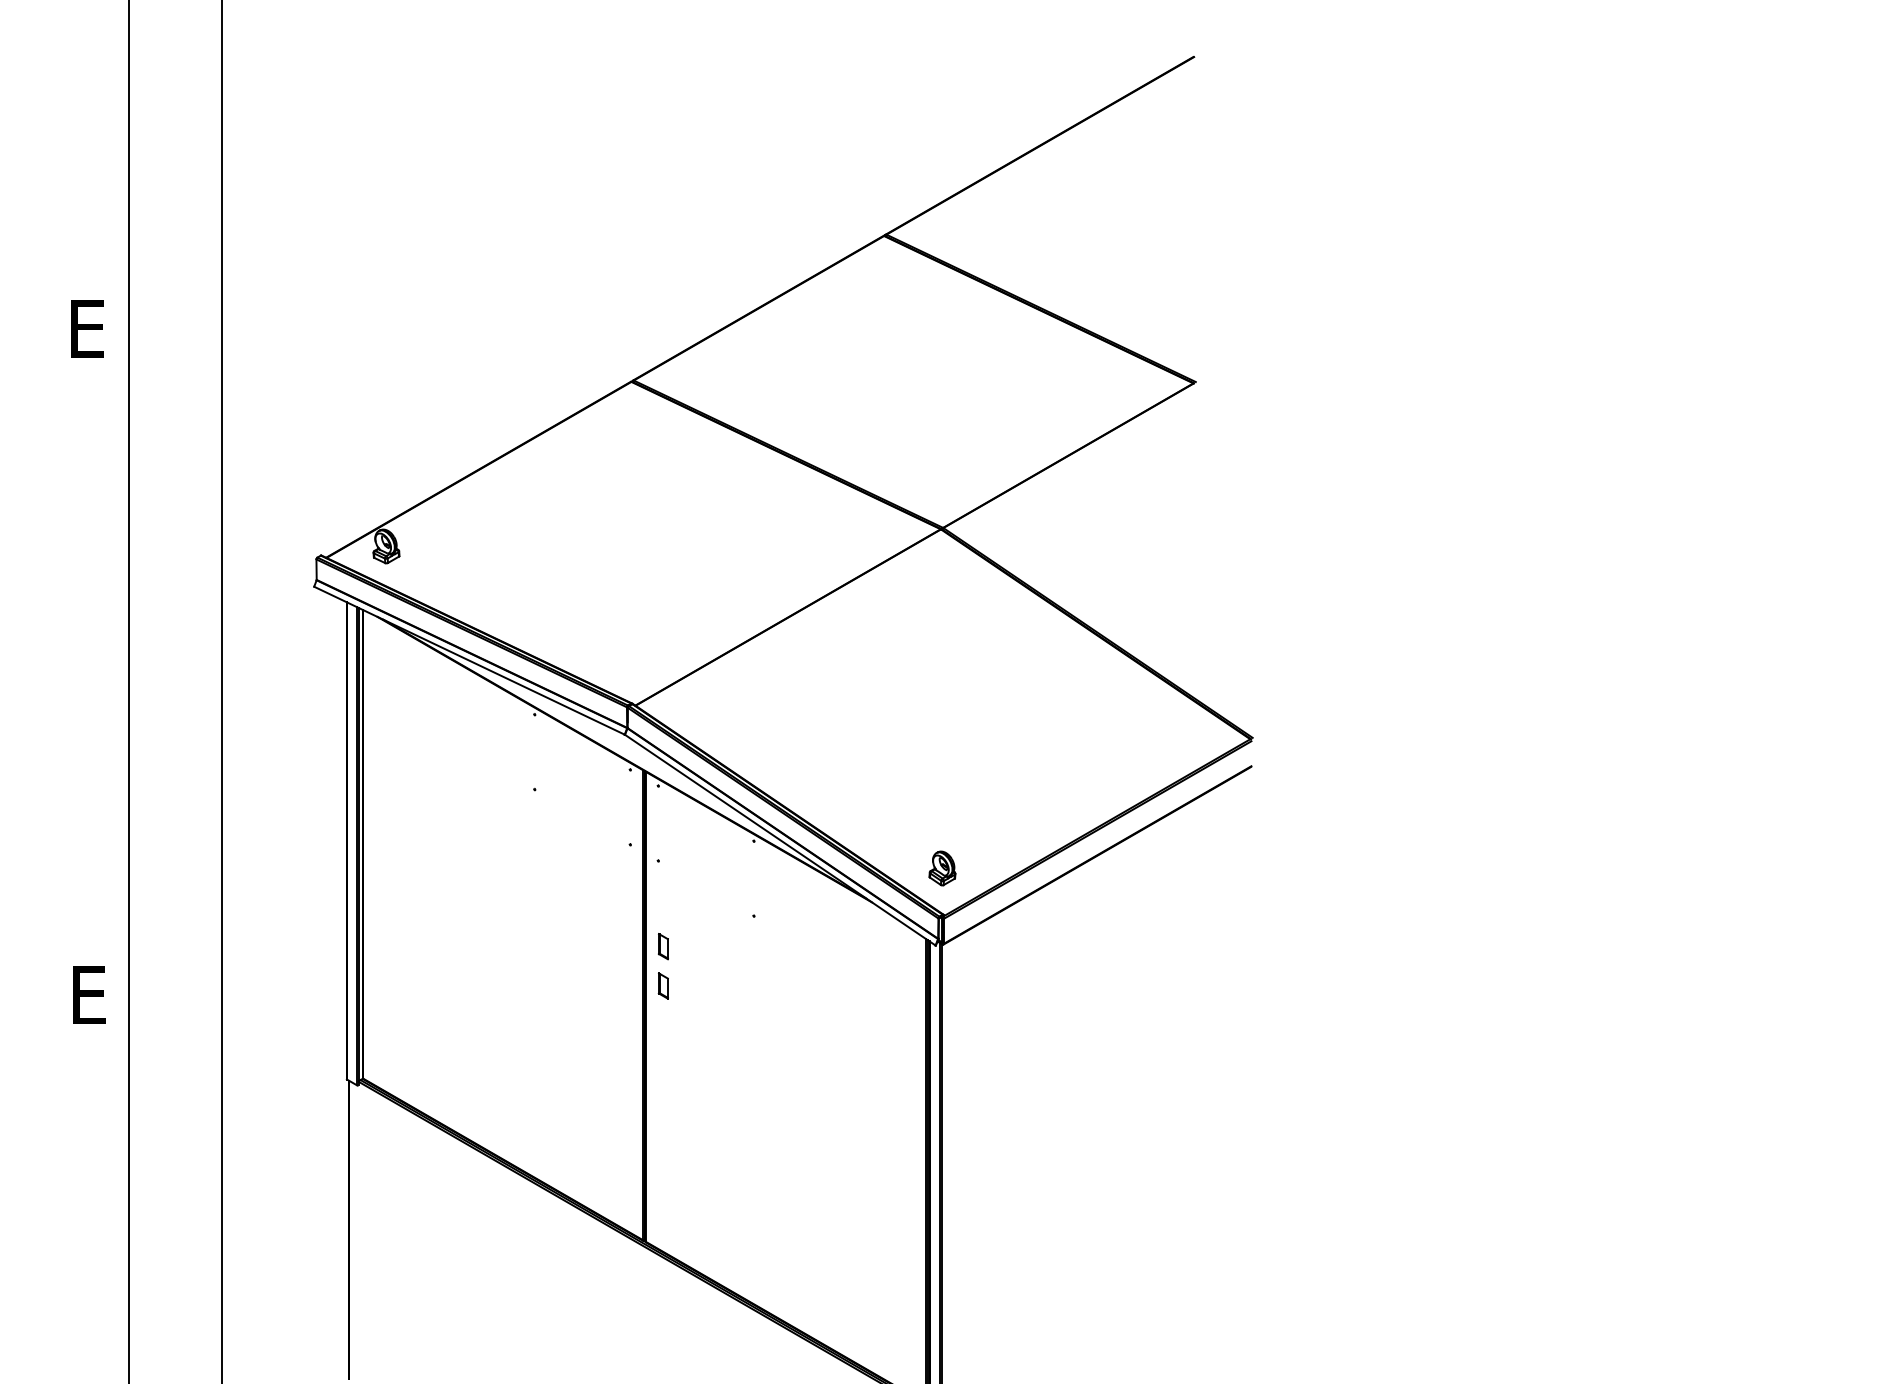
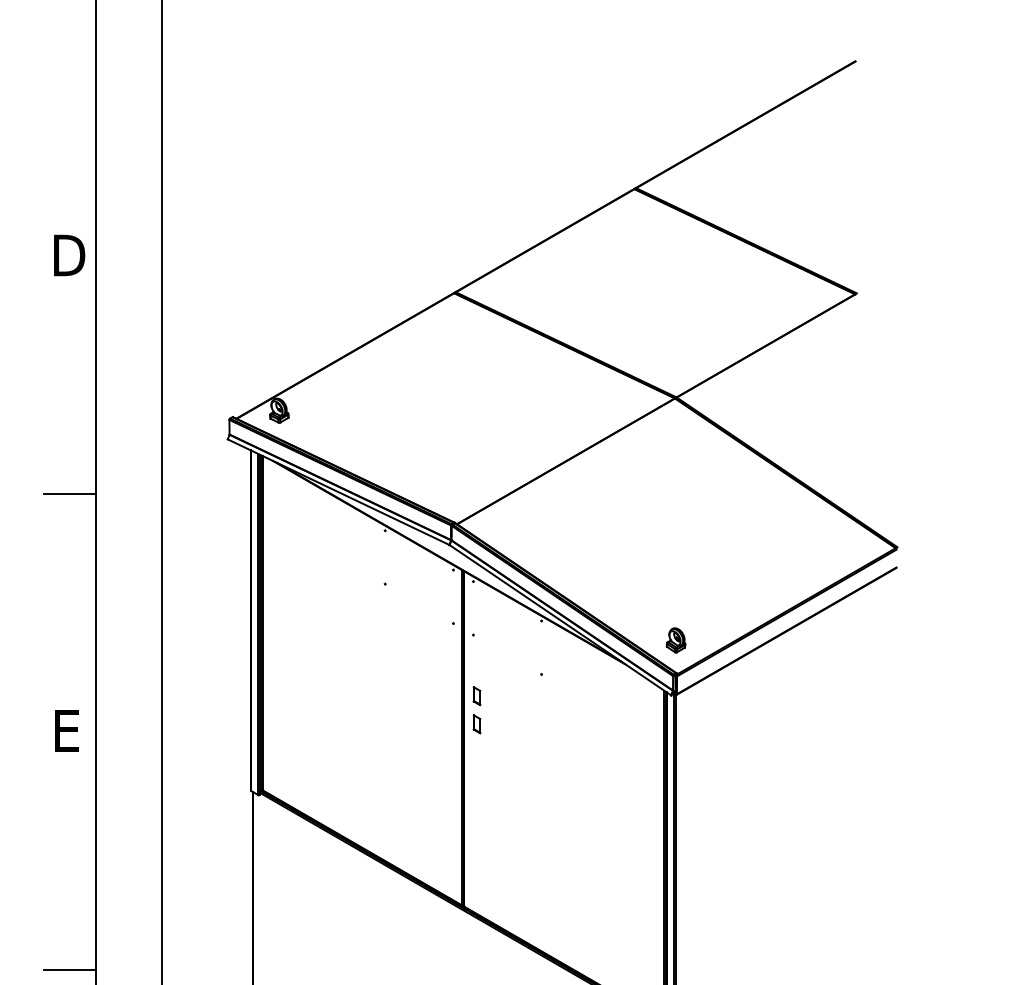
text: (92, 328) -> (69, 255), E -> D
line: (92, 663) -> (69, 494), added
line: (92, 1329) -> (69, 969), added

